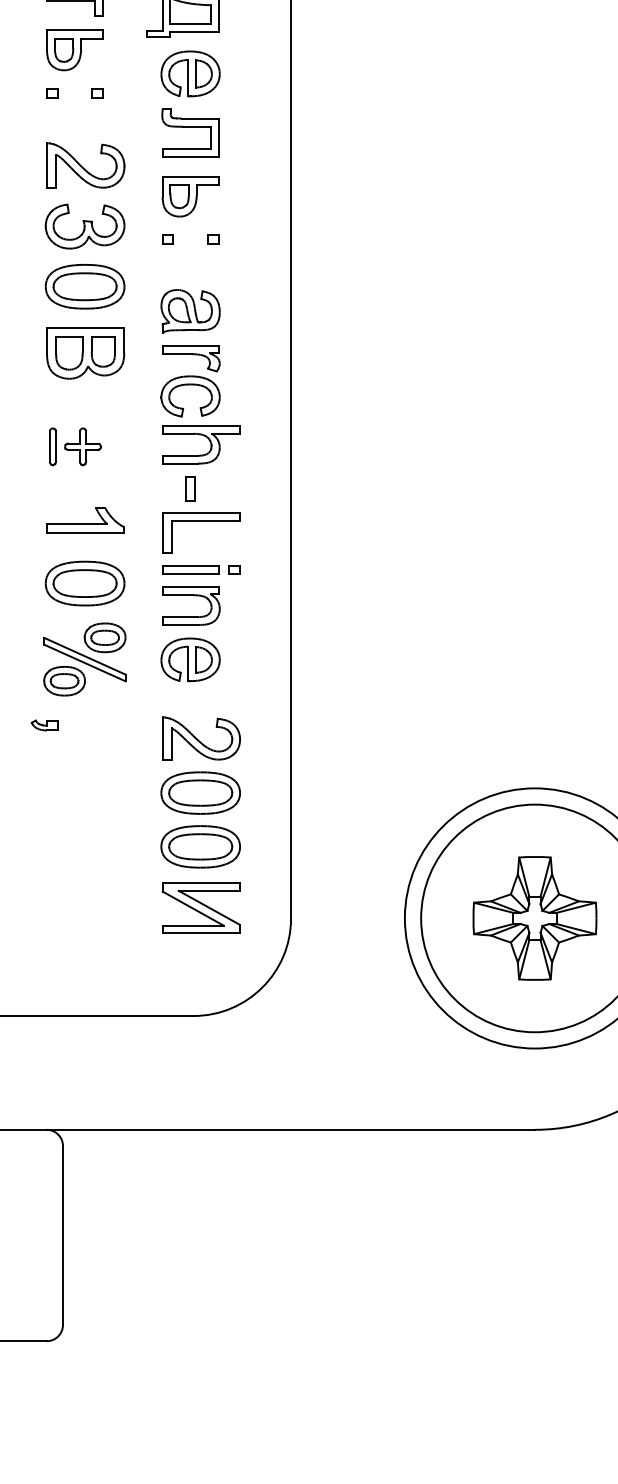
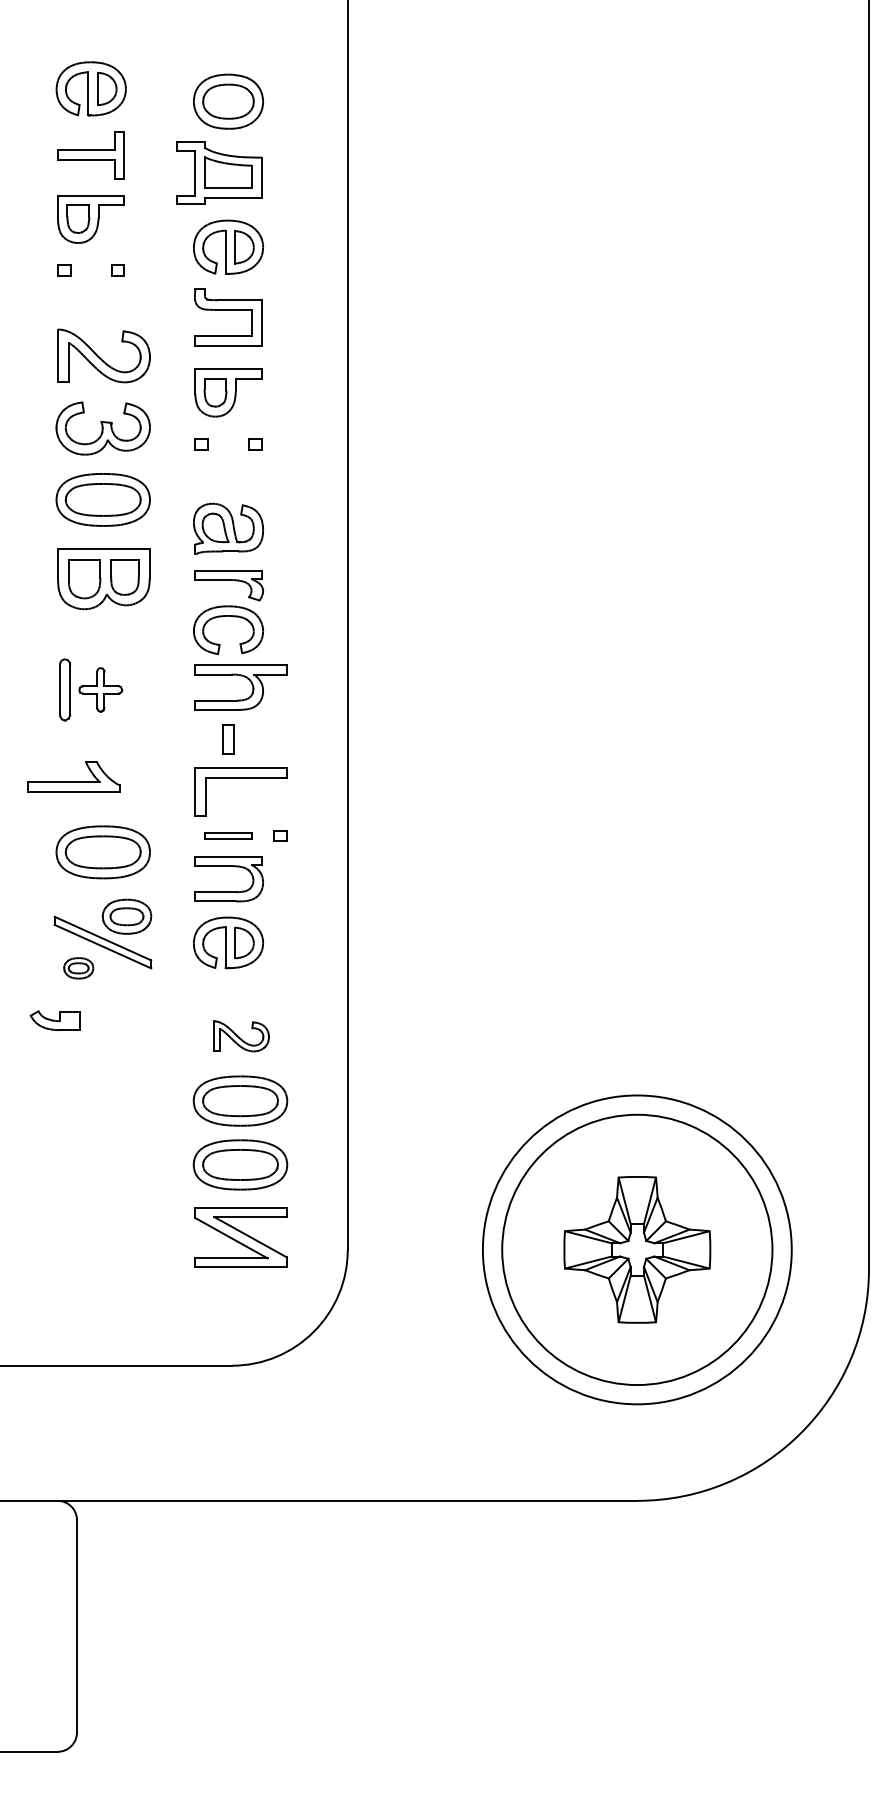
part: (52, 446) -> (64, 689), size x1.4
part: (85, 519) -> (73, 776), moved
part: (190, 569) -> (228, 835), size x0.7
part: (64, 681) -> (78, 968), size x0.6
part: (44, 725) -> (54, 1020), size x1.6
part: (201, 738) -> (241, 1036), size x0.6

